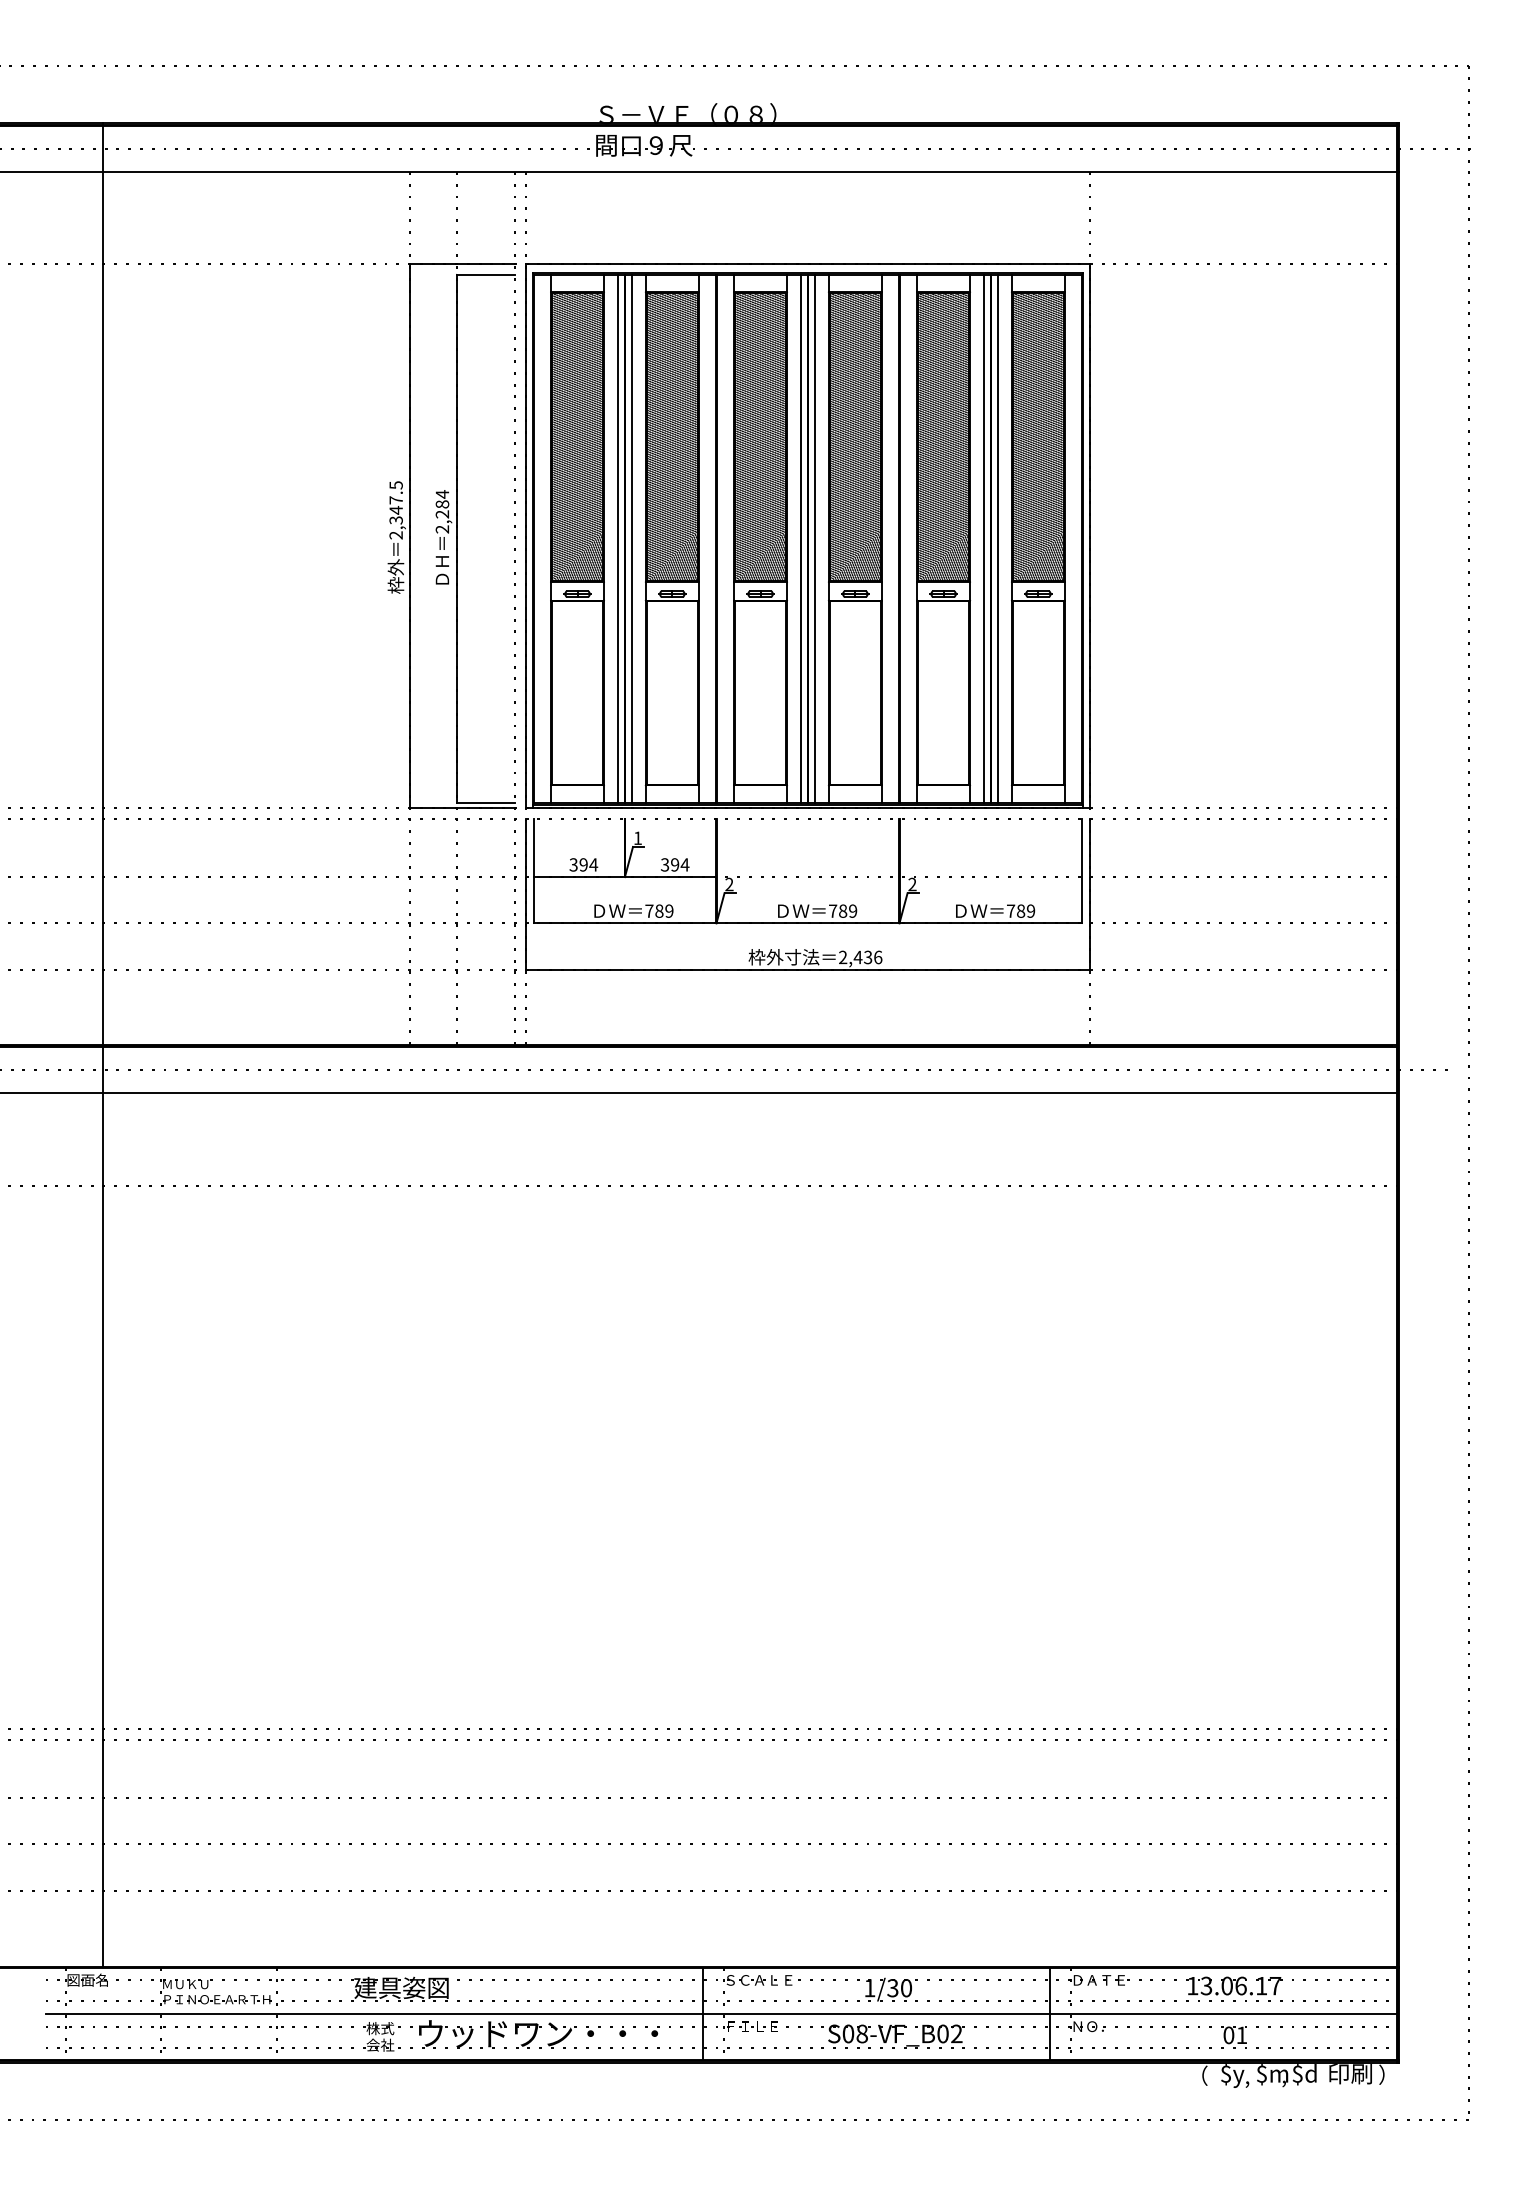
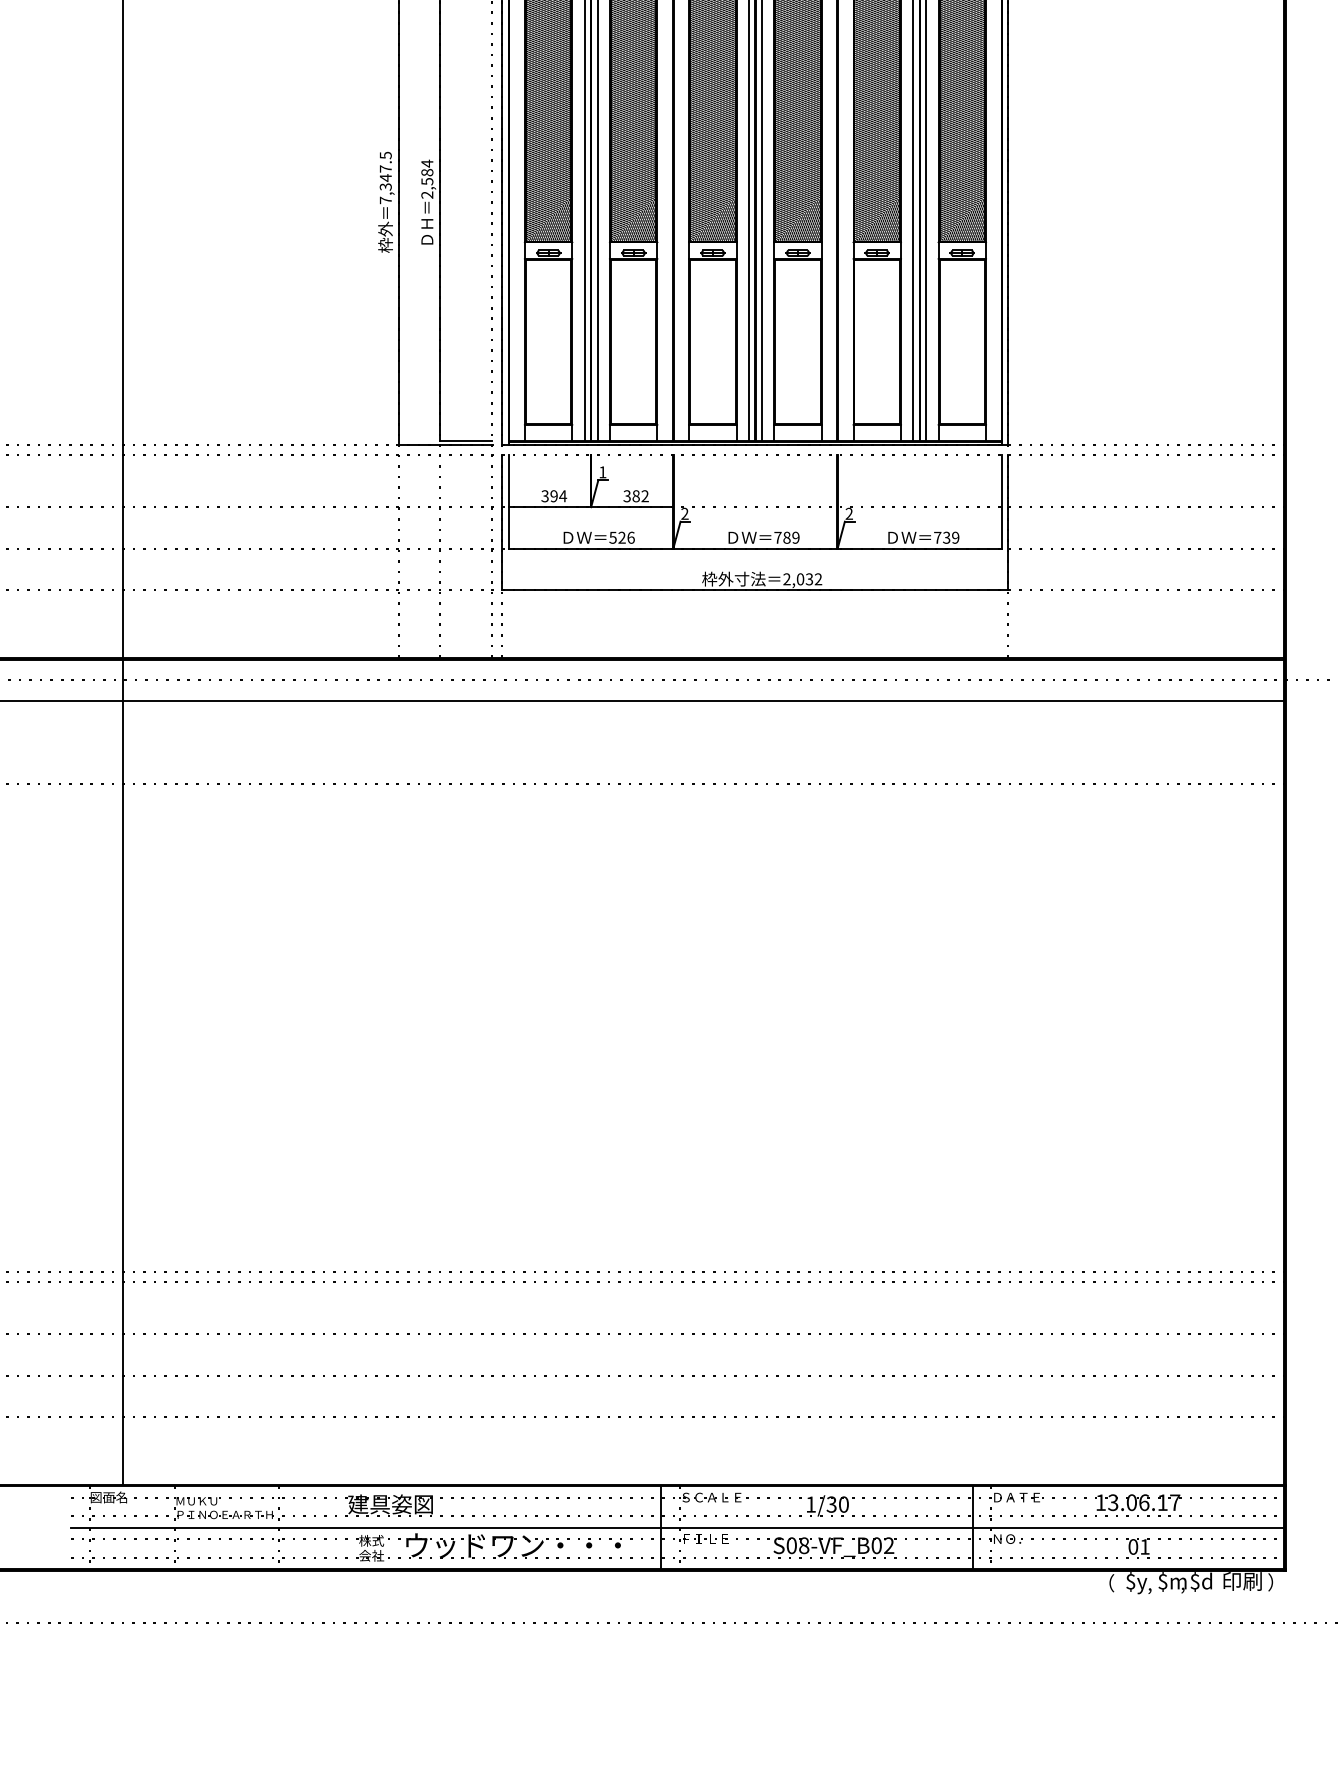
text: (442, 514) -> (427, 181), 2,284 -> 2,584
text: (395, 535) -> (385, 200), 2,347.5 -> 7,347.5
text: (680, 864) -> (641, 495), 394 -> 382
text: (659, 910) -> (622, 537), 789 -> 526
text: (1020, 910) -> (946, 537), 789 -> 739
text: (867, 957) -> (808, 579), 2,436 -> 2,032

